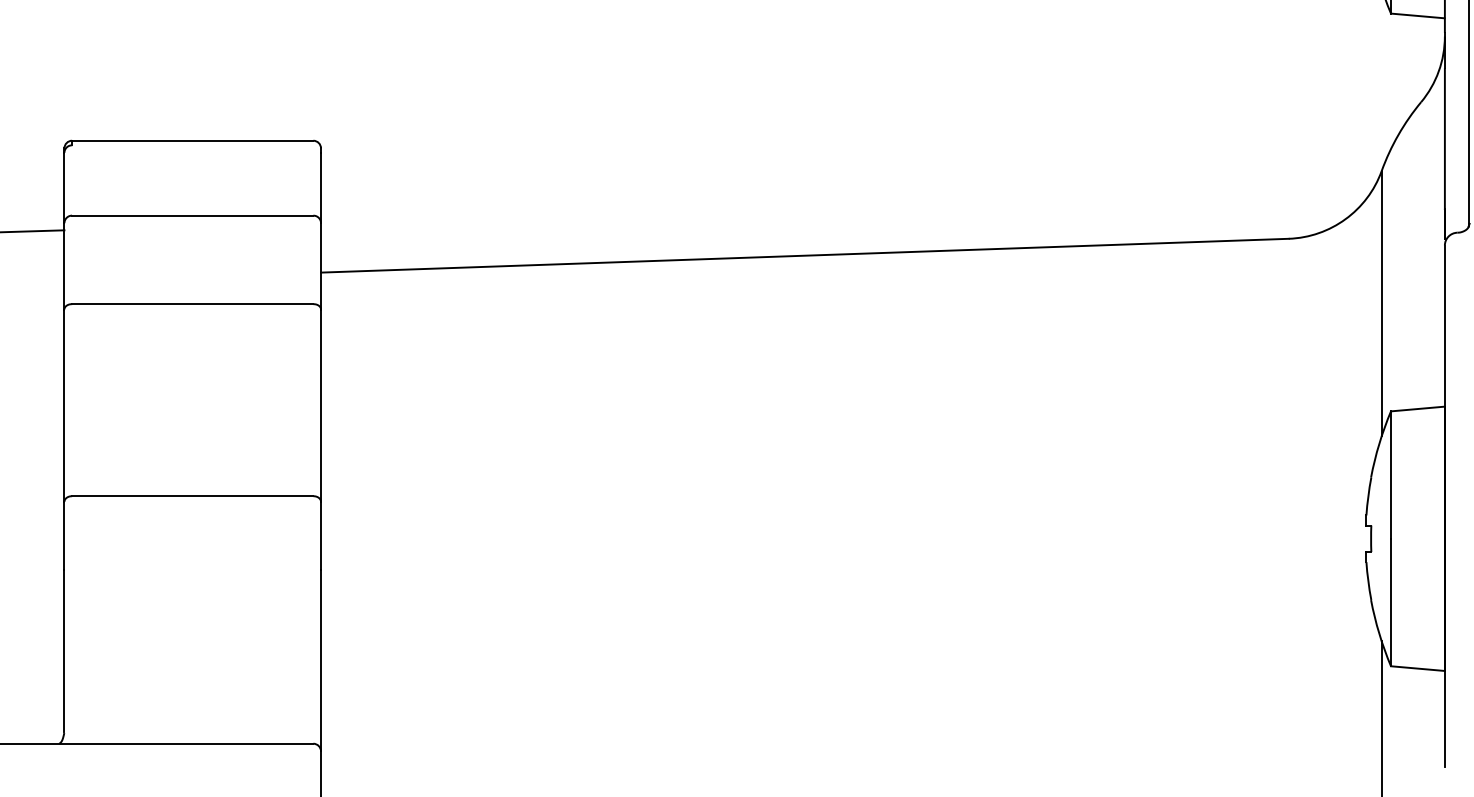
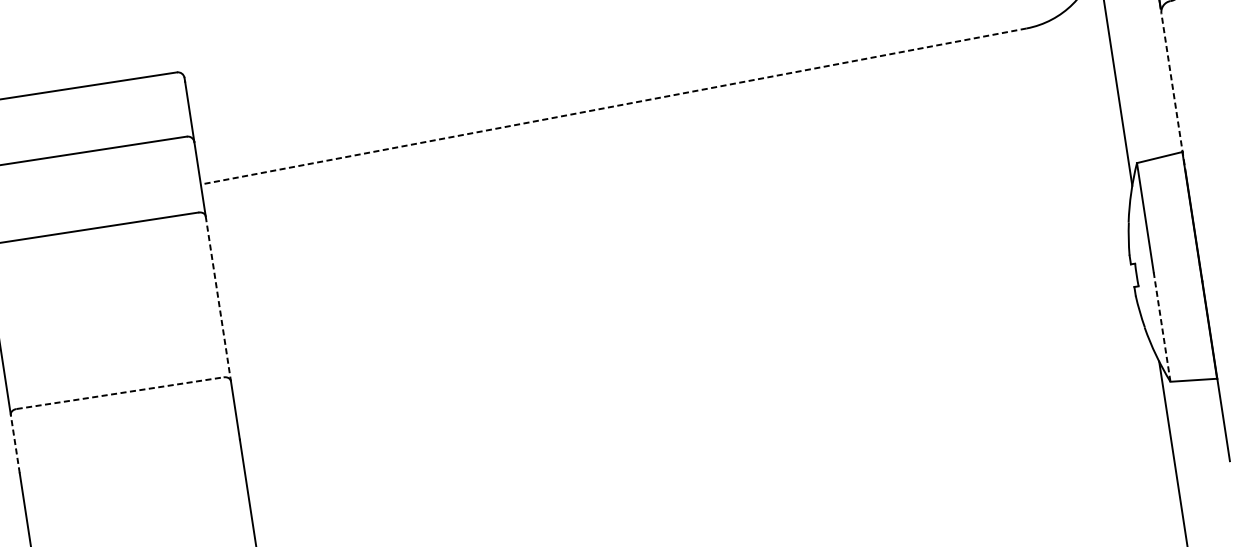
line: (804, 255) -> (613, 106), solid -> dashed
line: (1444, 339) -> (1173, 94), solid -> dashed
line: (321, 406) -> (218, 299), solid -> dashed
line: (192, 496) -> (119, 393), solid -> dashed
line: (64, 535) -> (15, 443), solid -> dashed
line: (1391, 602) -> (1162, 327), solid -> dashed

